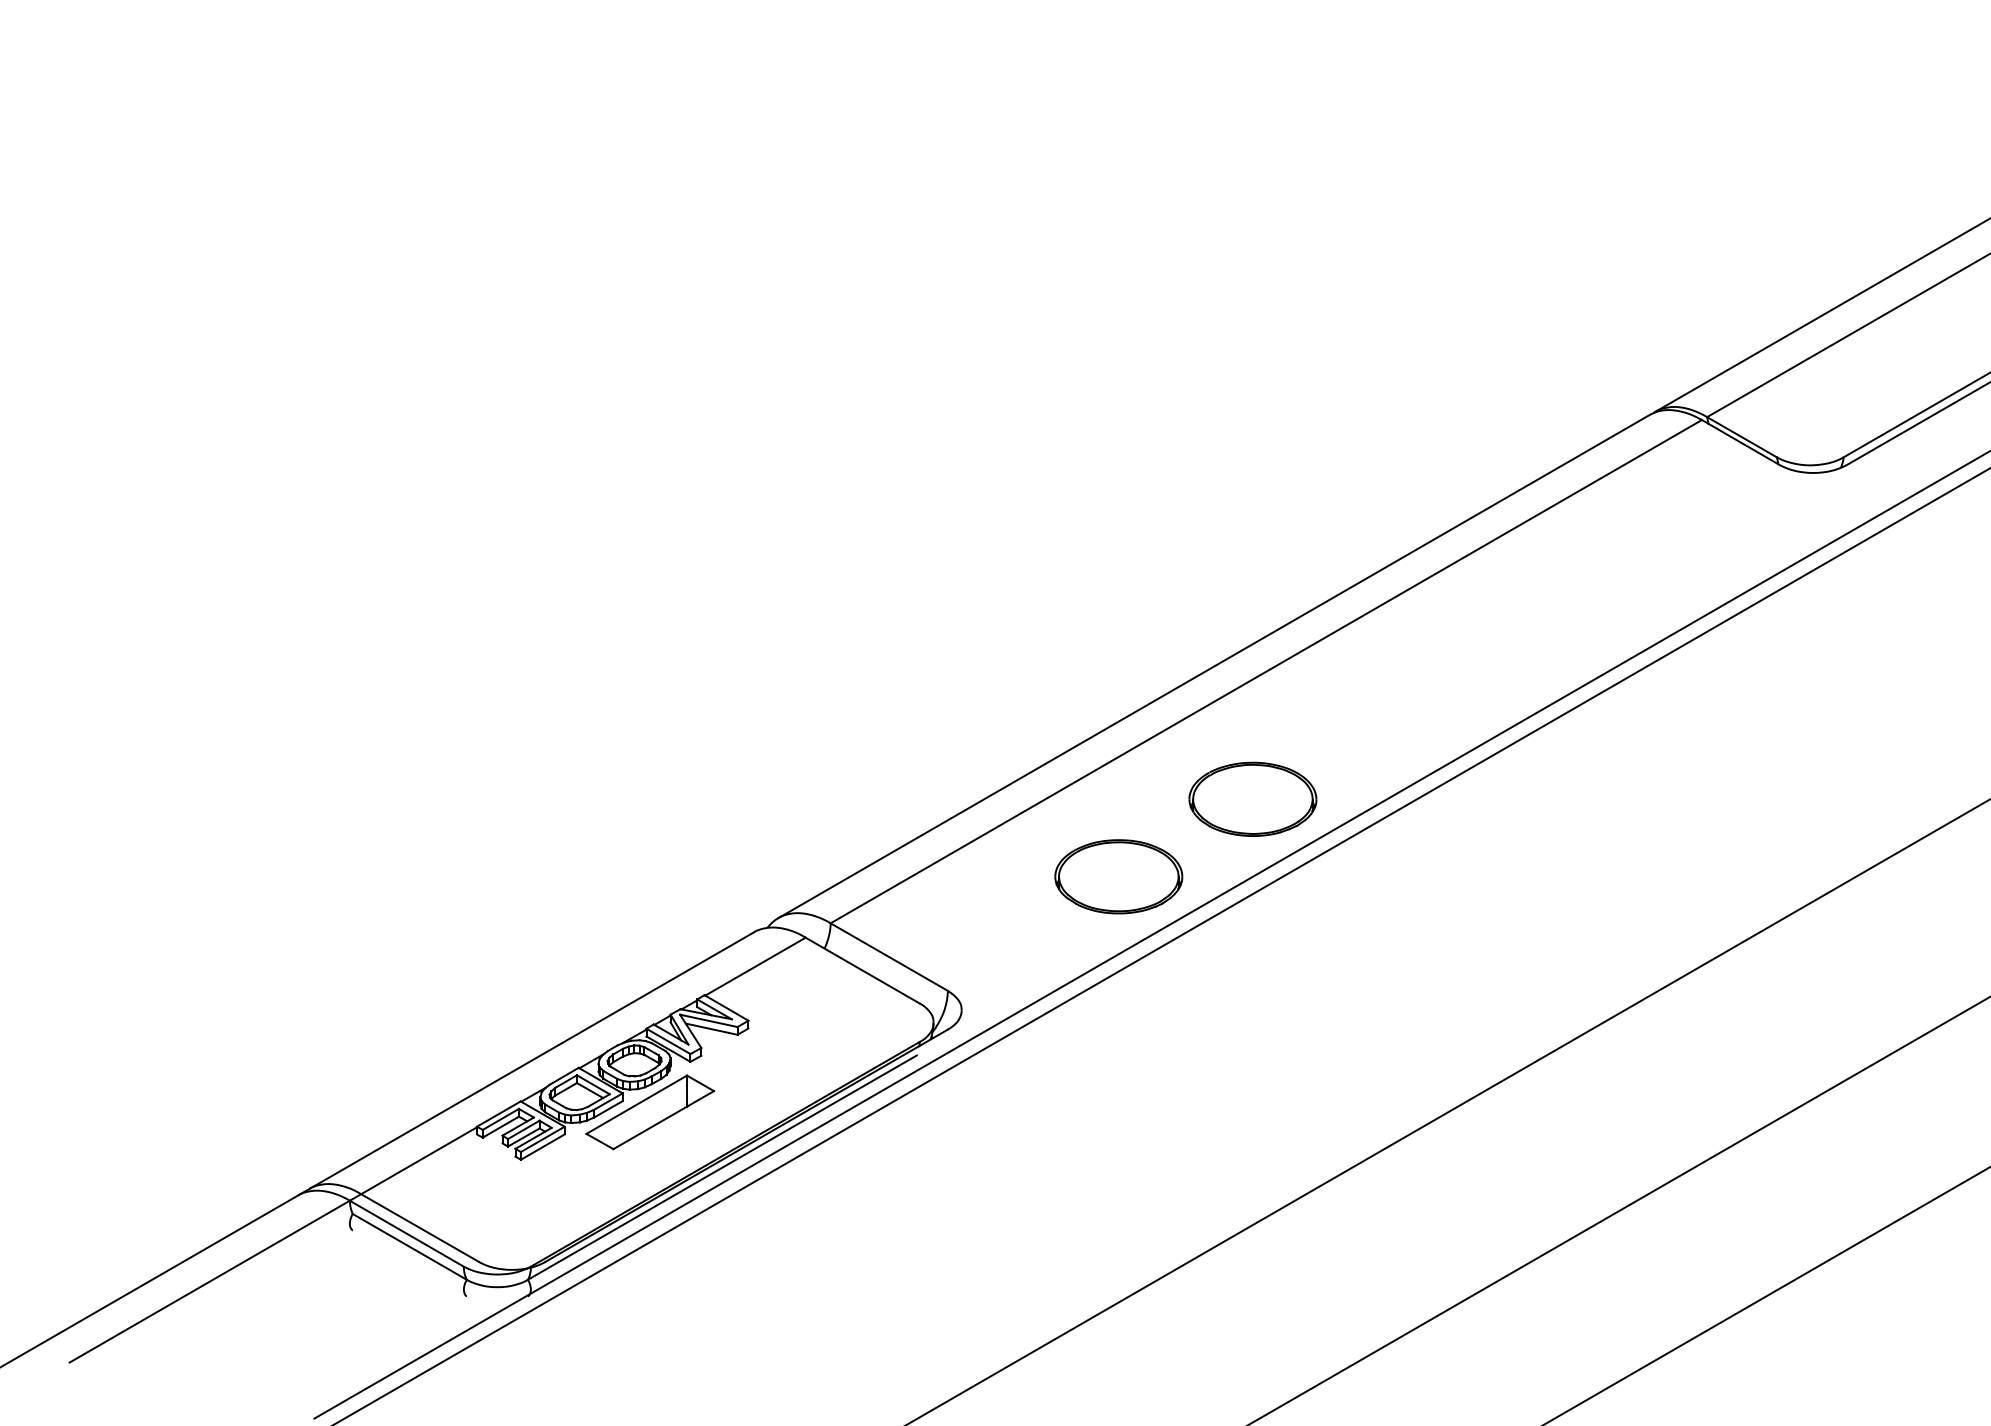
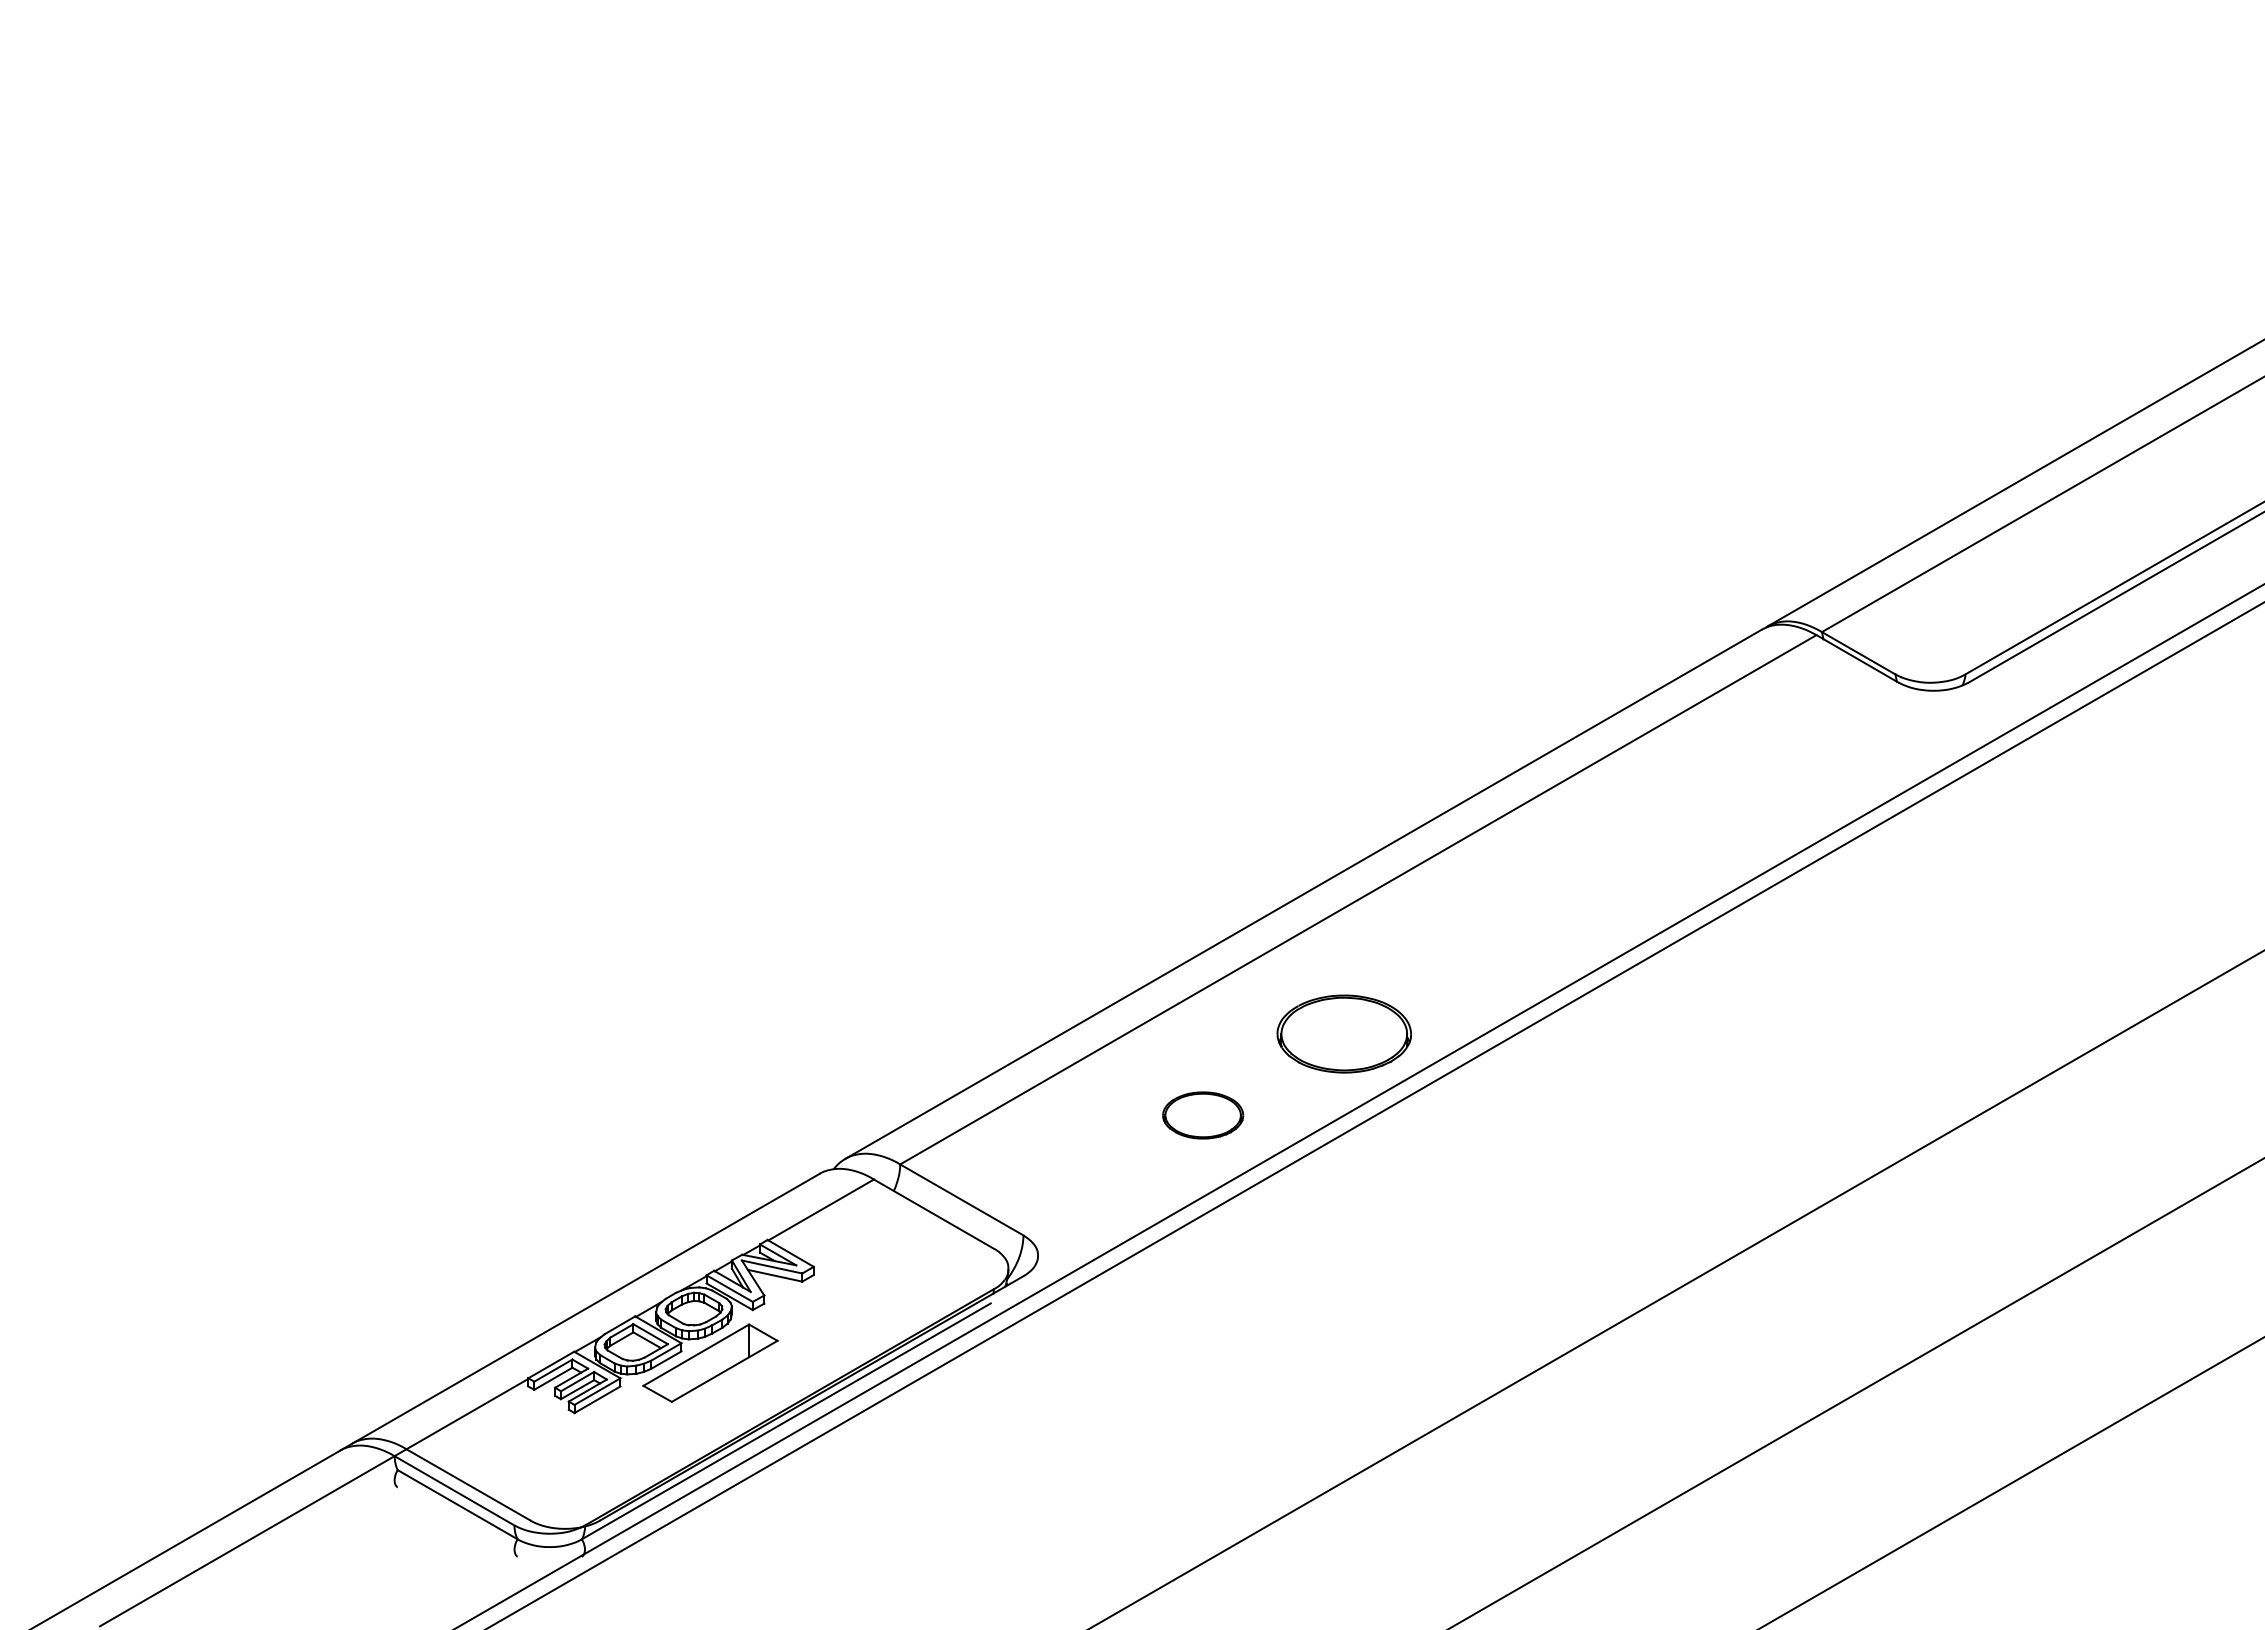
part: (1118, 876) -> (1202, 1115), size x0.6

